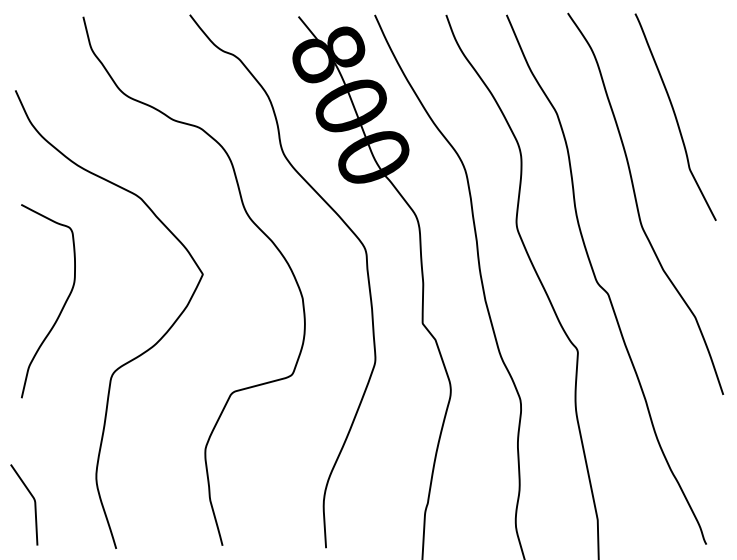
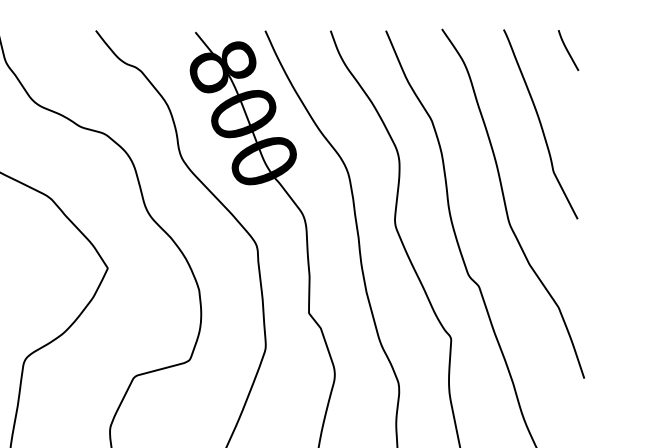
curve: (705, 36) -> (568, 50), added

